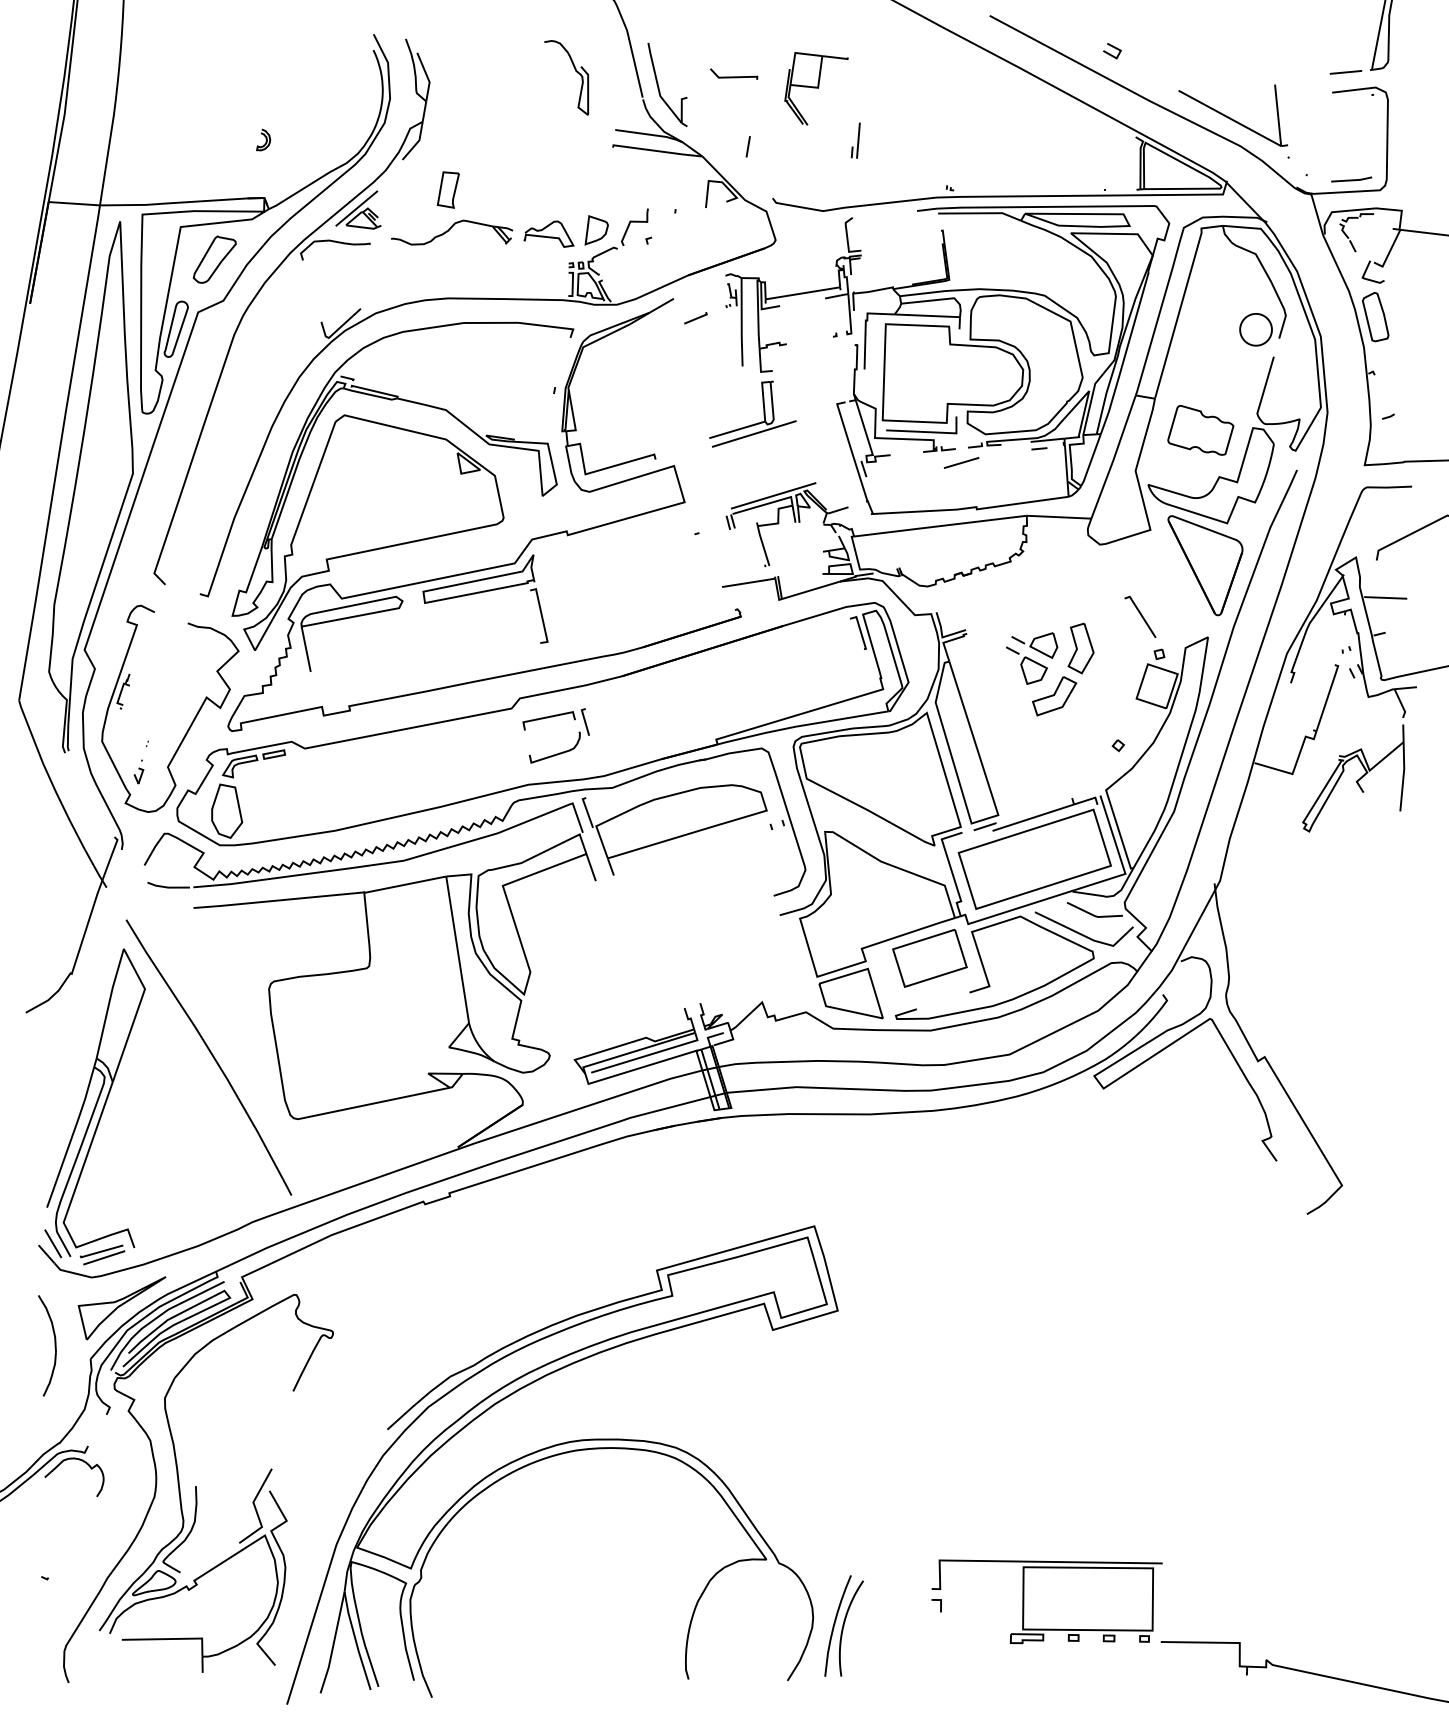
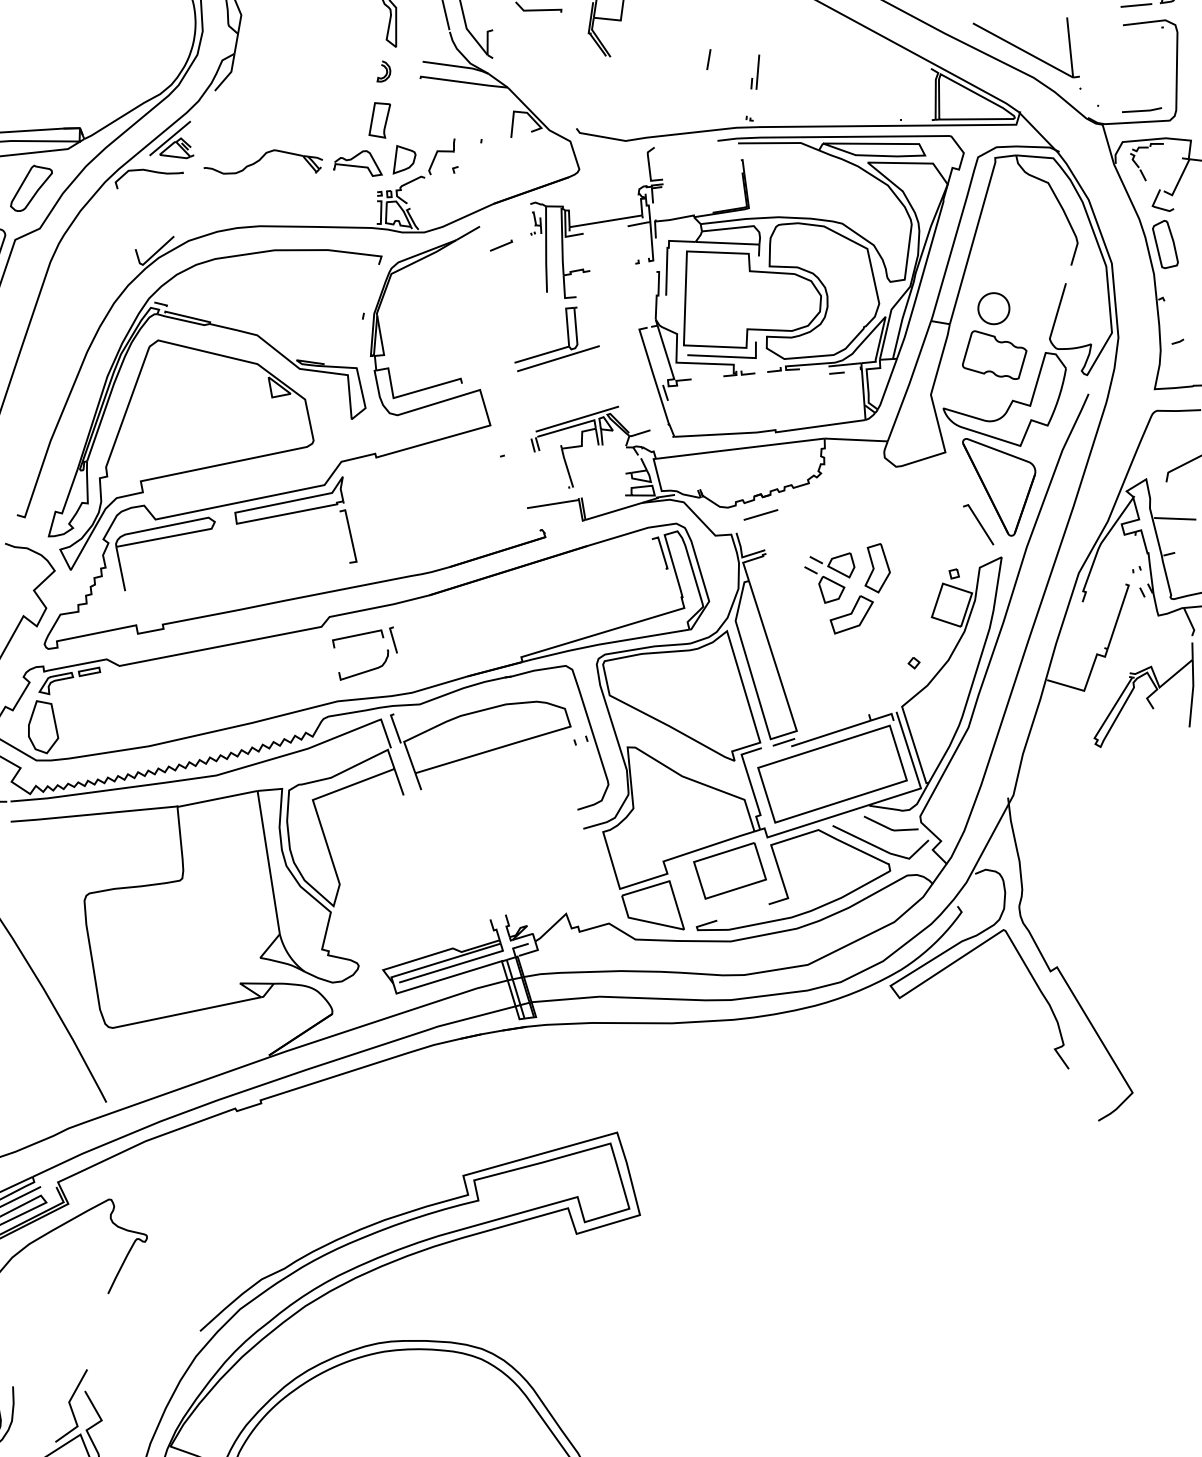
curve: (265, 139) -> (385, 71), moved
part: (855, 140) -> (755, 72), moved
line: (747, 146) -> (708, 59), moved
part: (447, 189) -> (378, 119), moved
part: (1255, 329) -> (993, 308), moved
line: (961, 462) -> (760, 514), moved
line: (1140, 615) -> (978, 523), moved

